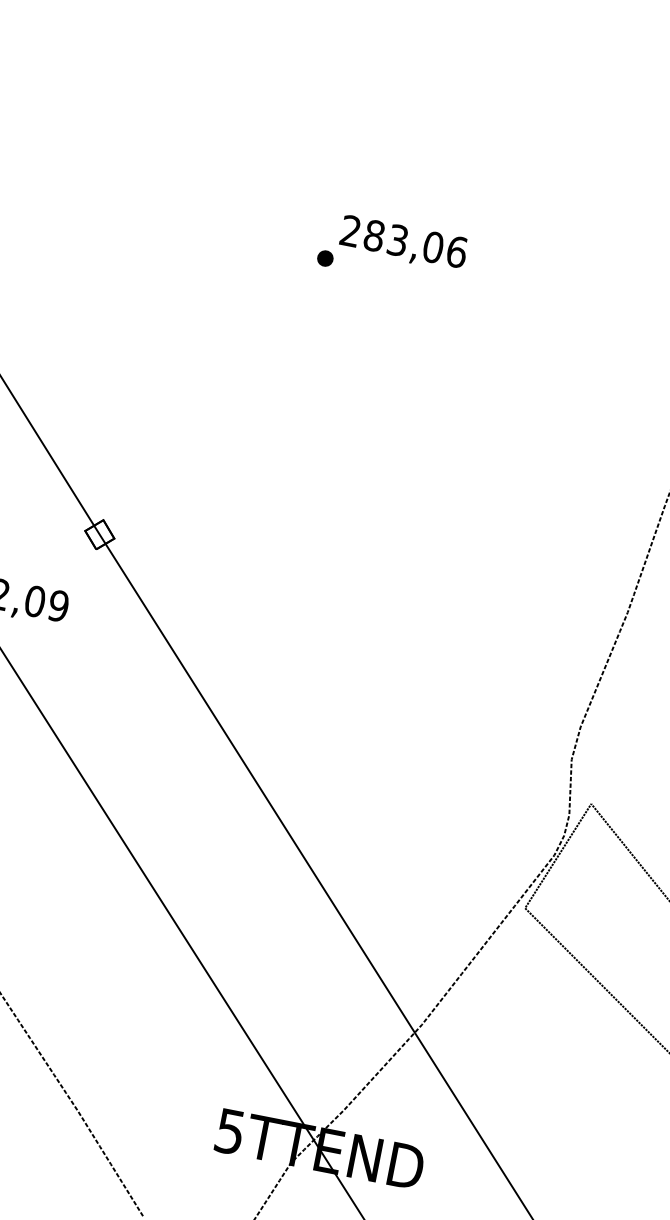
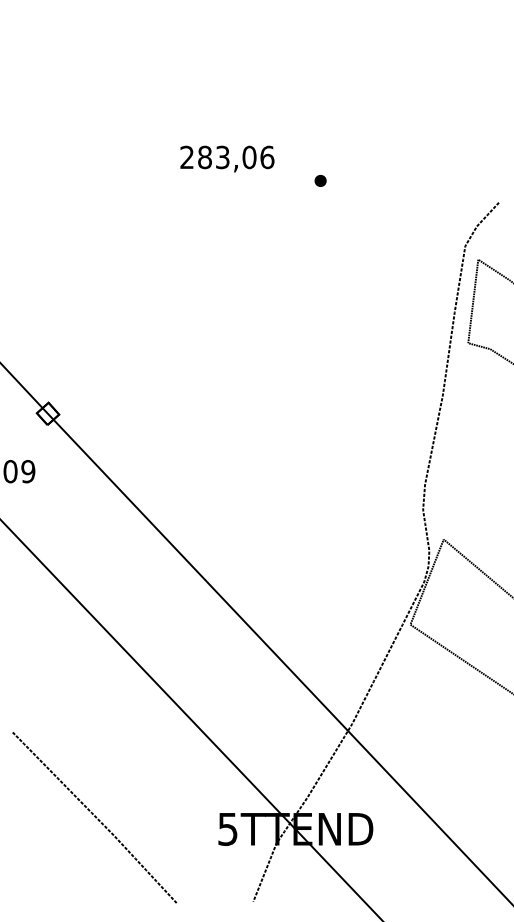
part: (325, 257) -> (320, 180), moved

